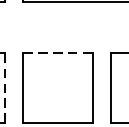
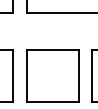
line: (58, 53) -> (52, 50), dashed -> solid
line: (5, 88) -> (13, 76), dashed -> solid

